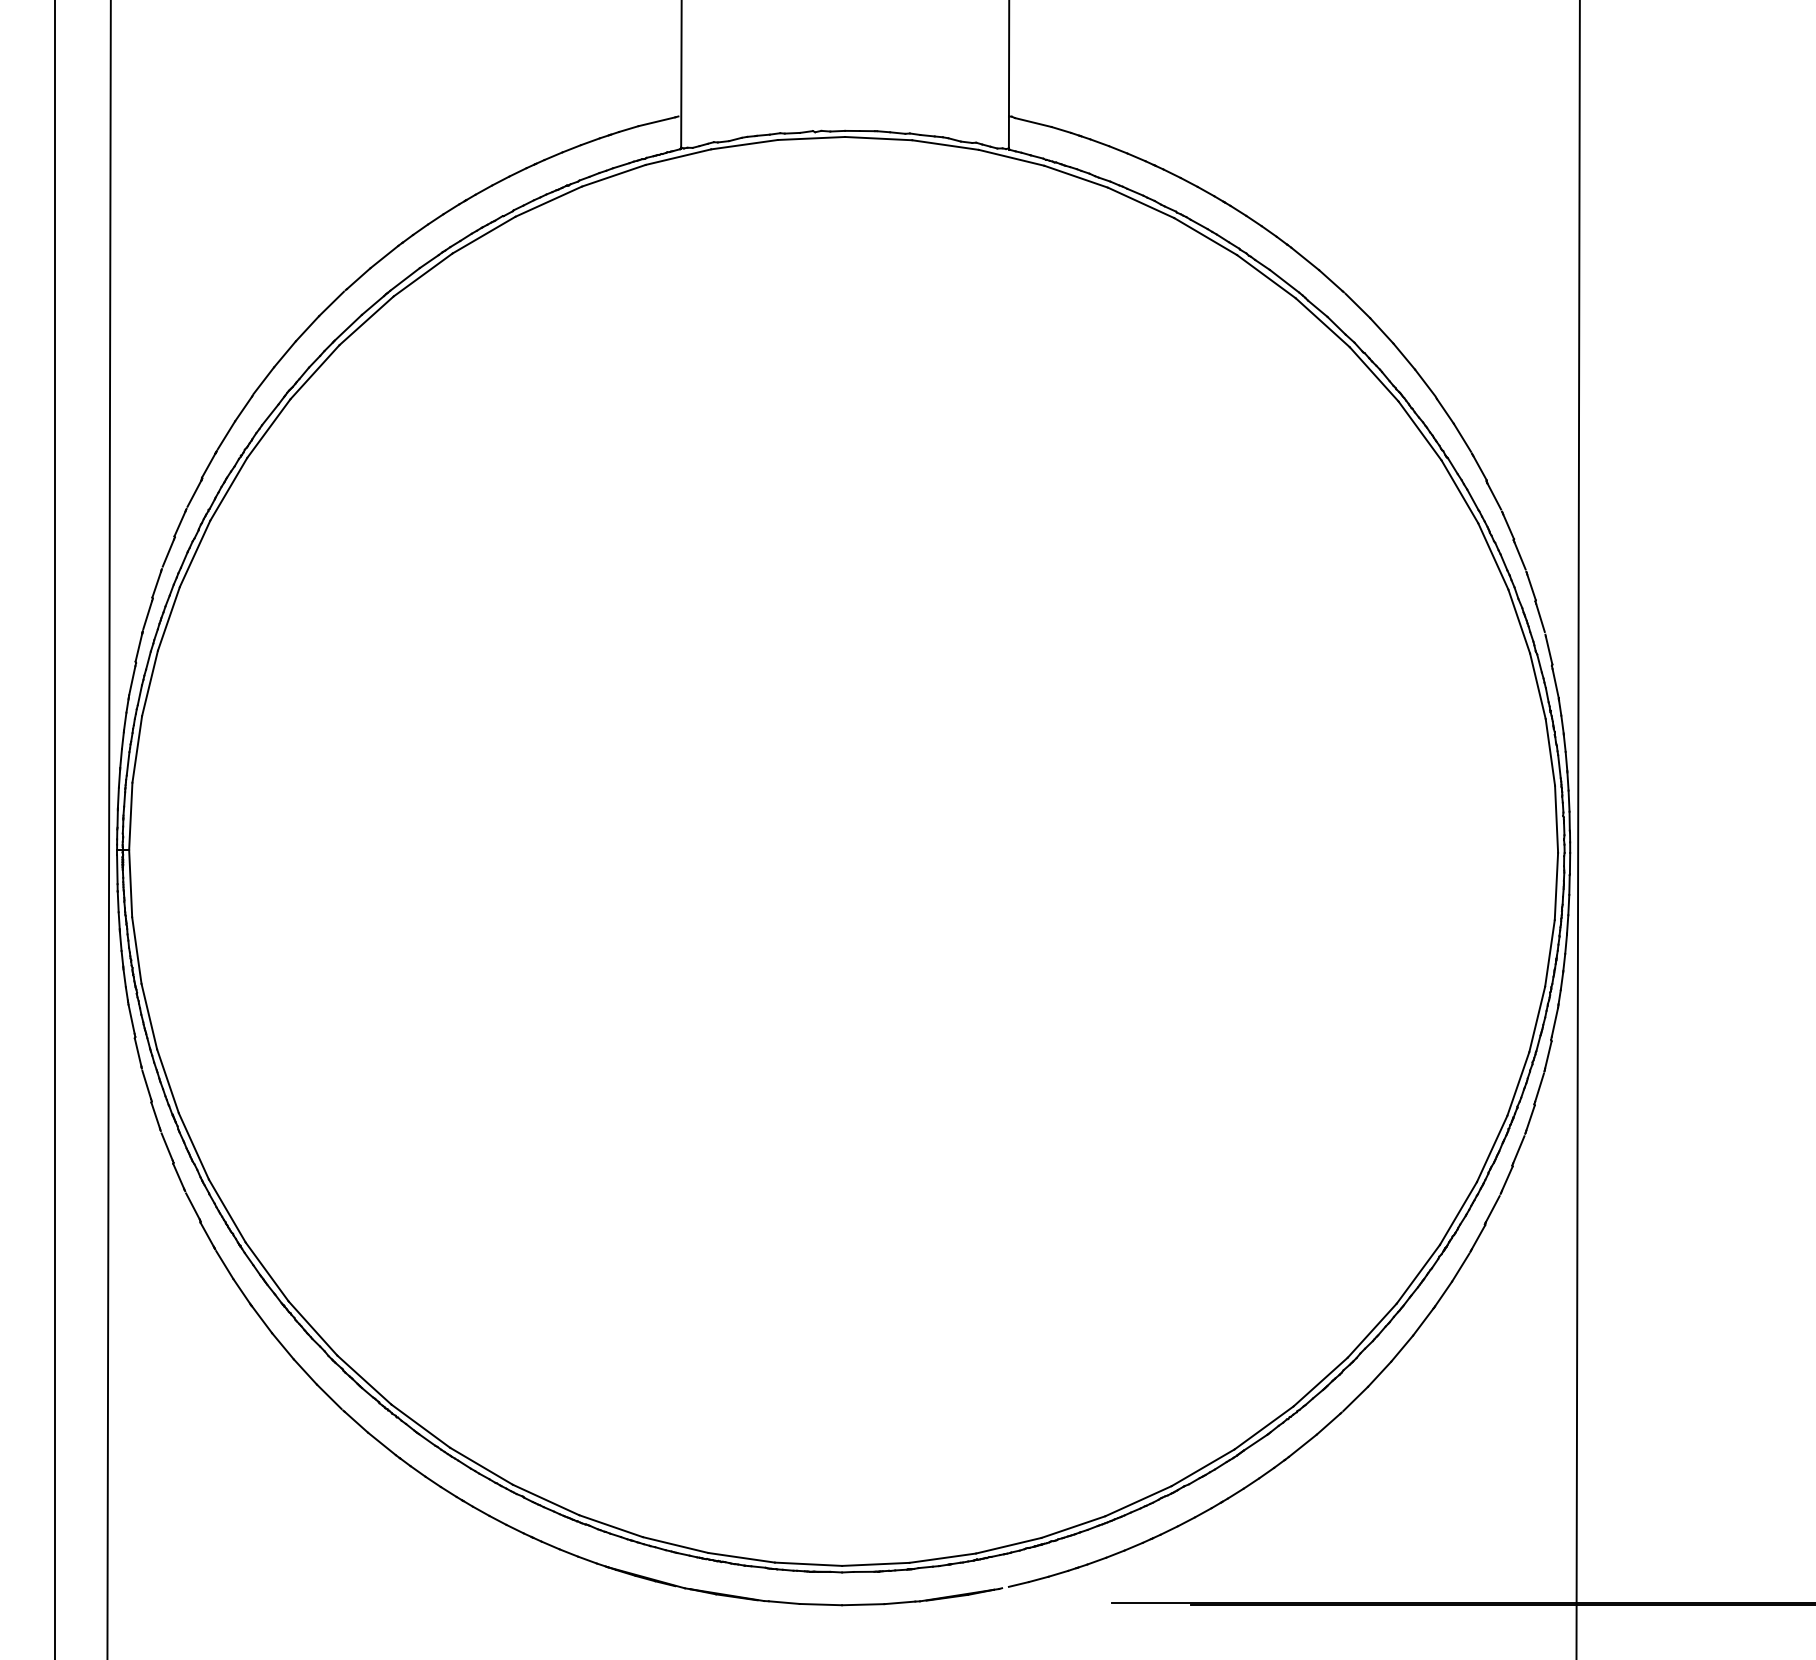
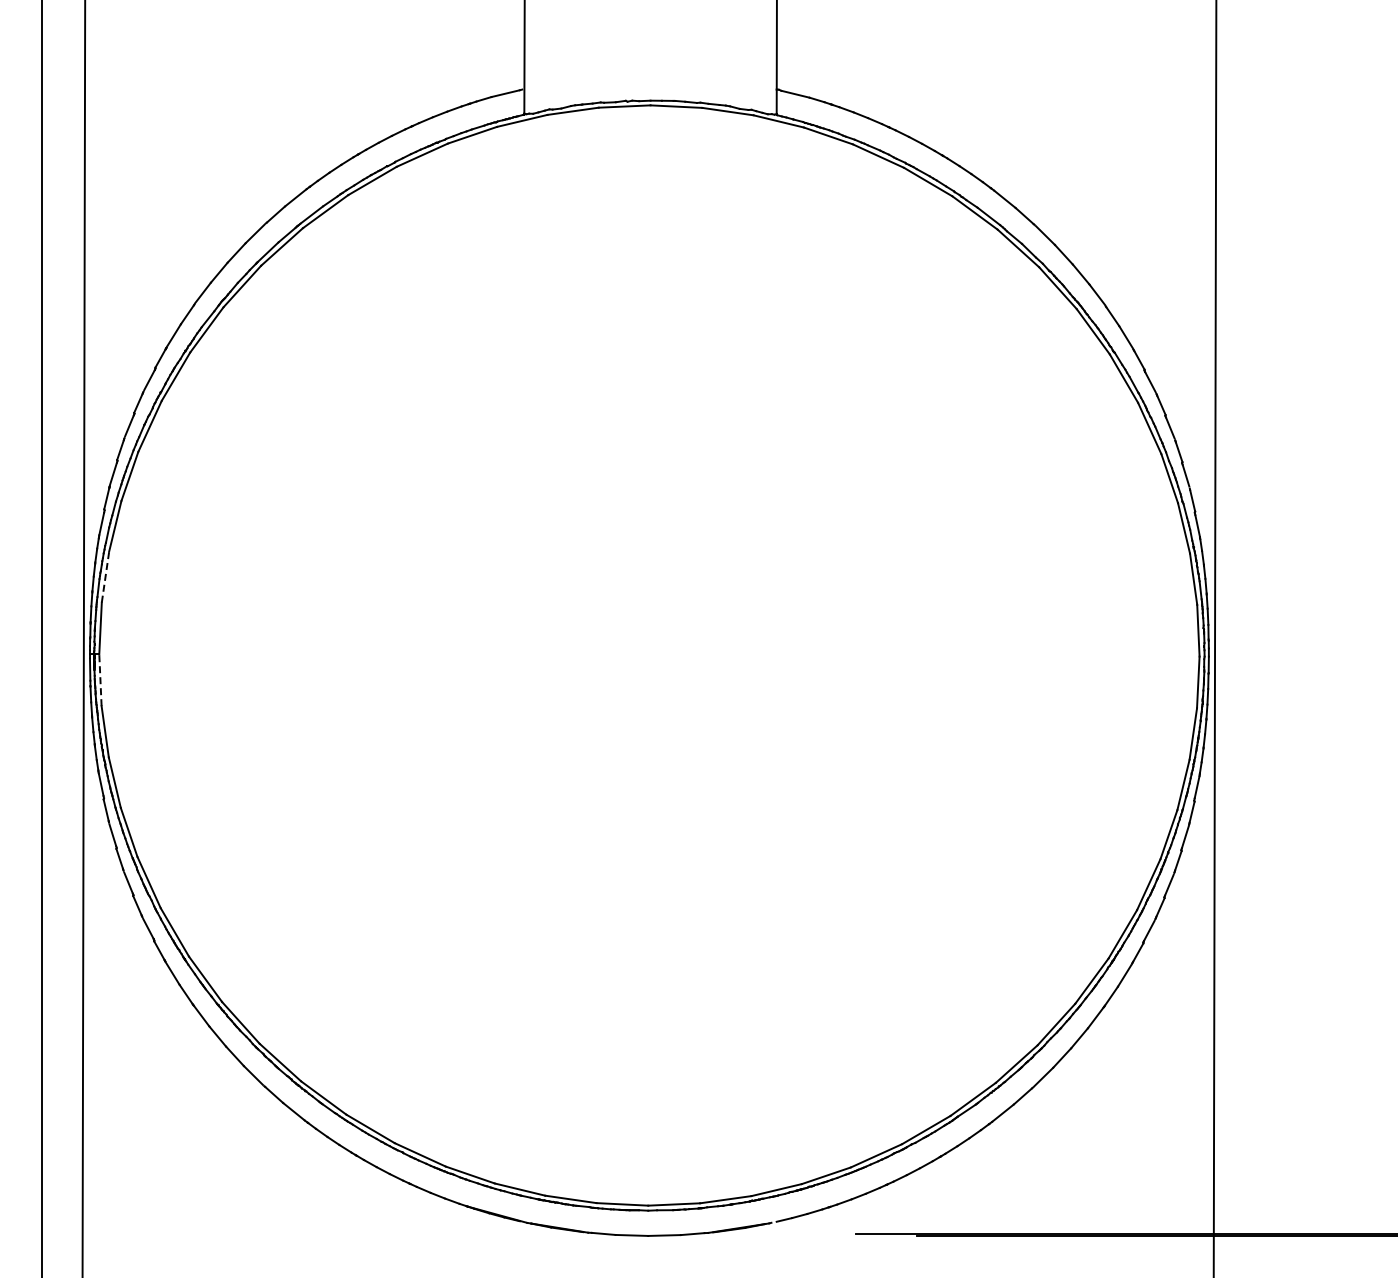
line: (137, 748) -> (105, 576), solid -> dashed
line: (130, 883) -> (100, 680), solid -> dashed

